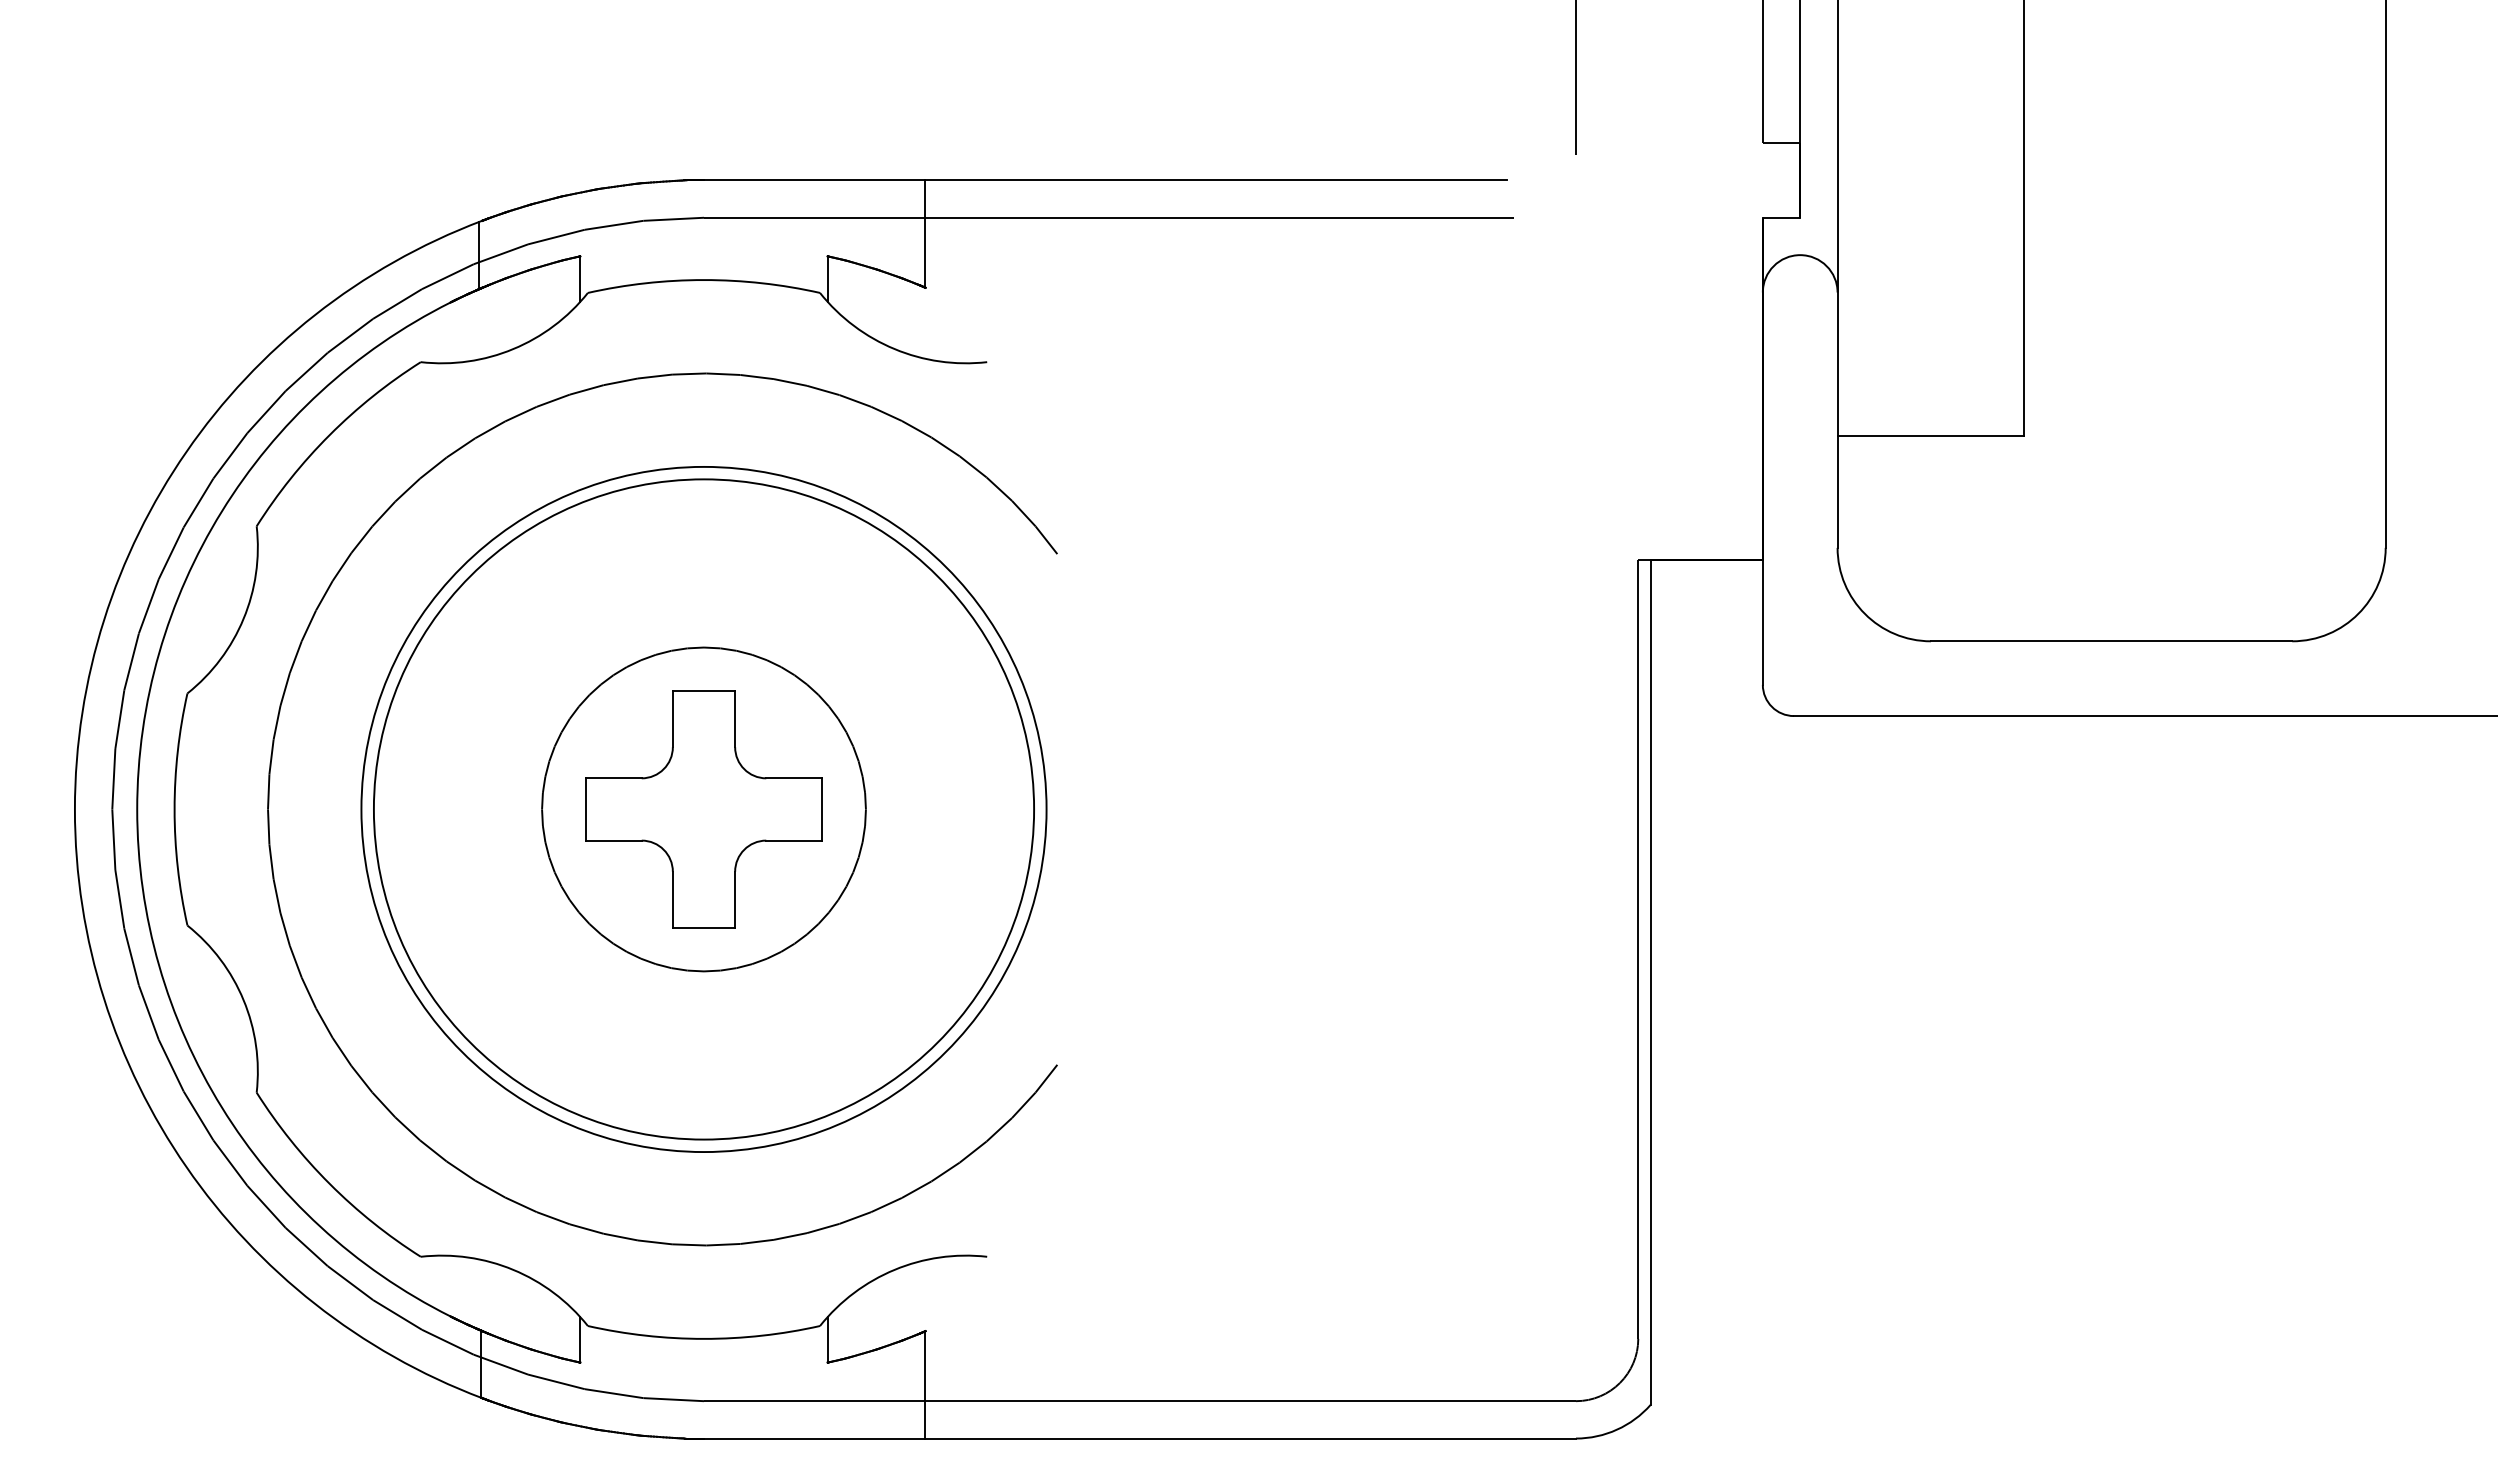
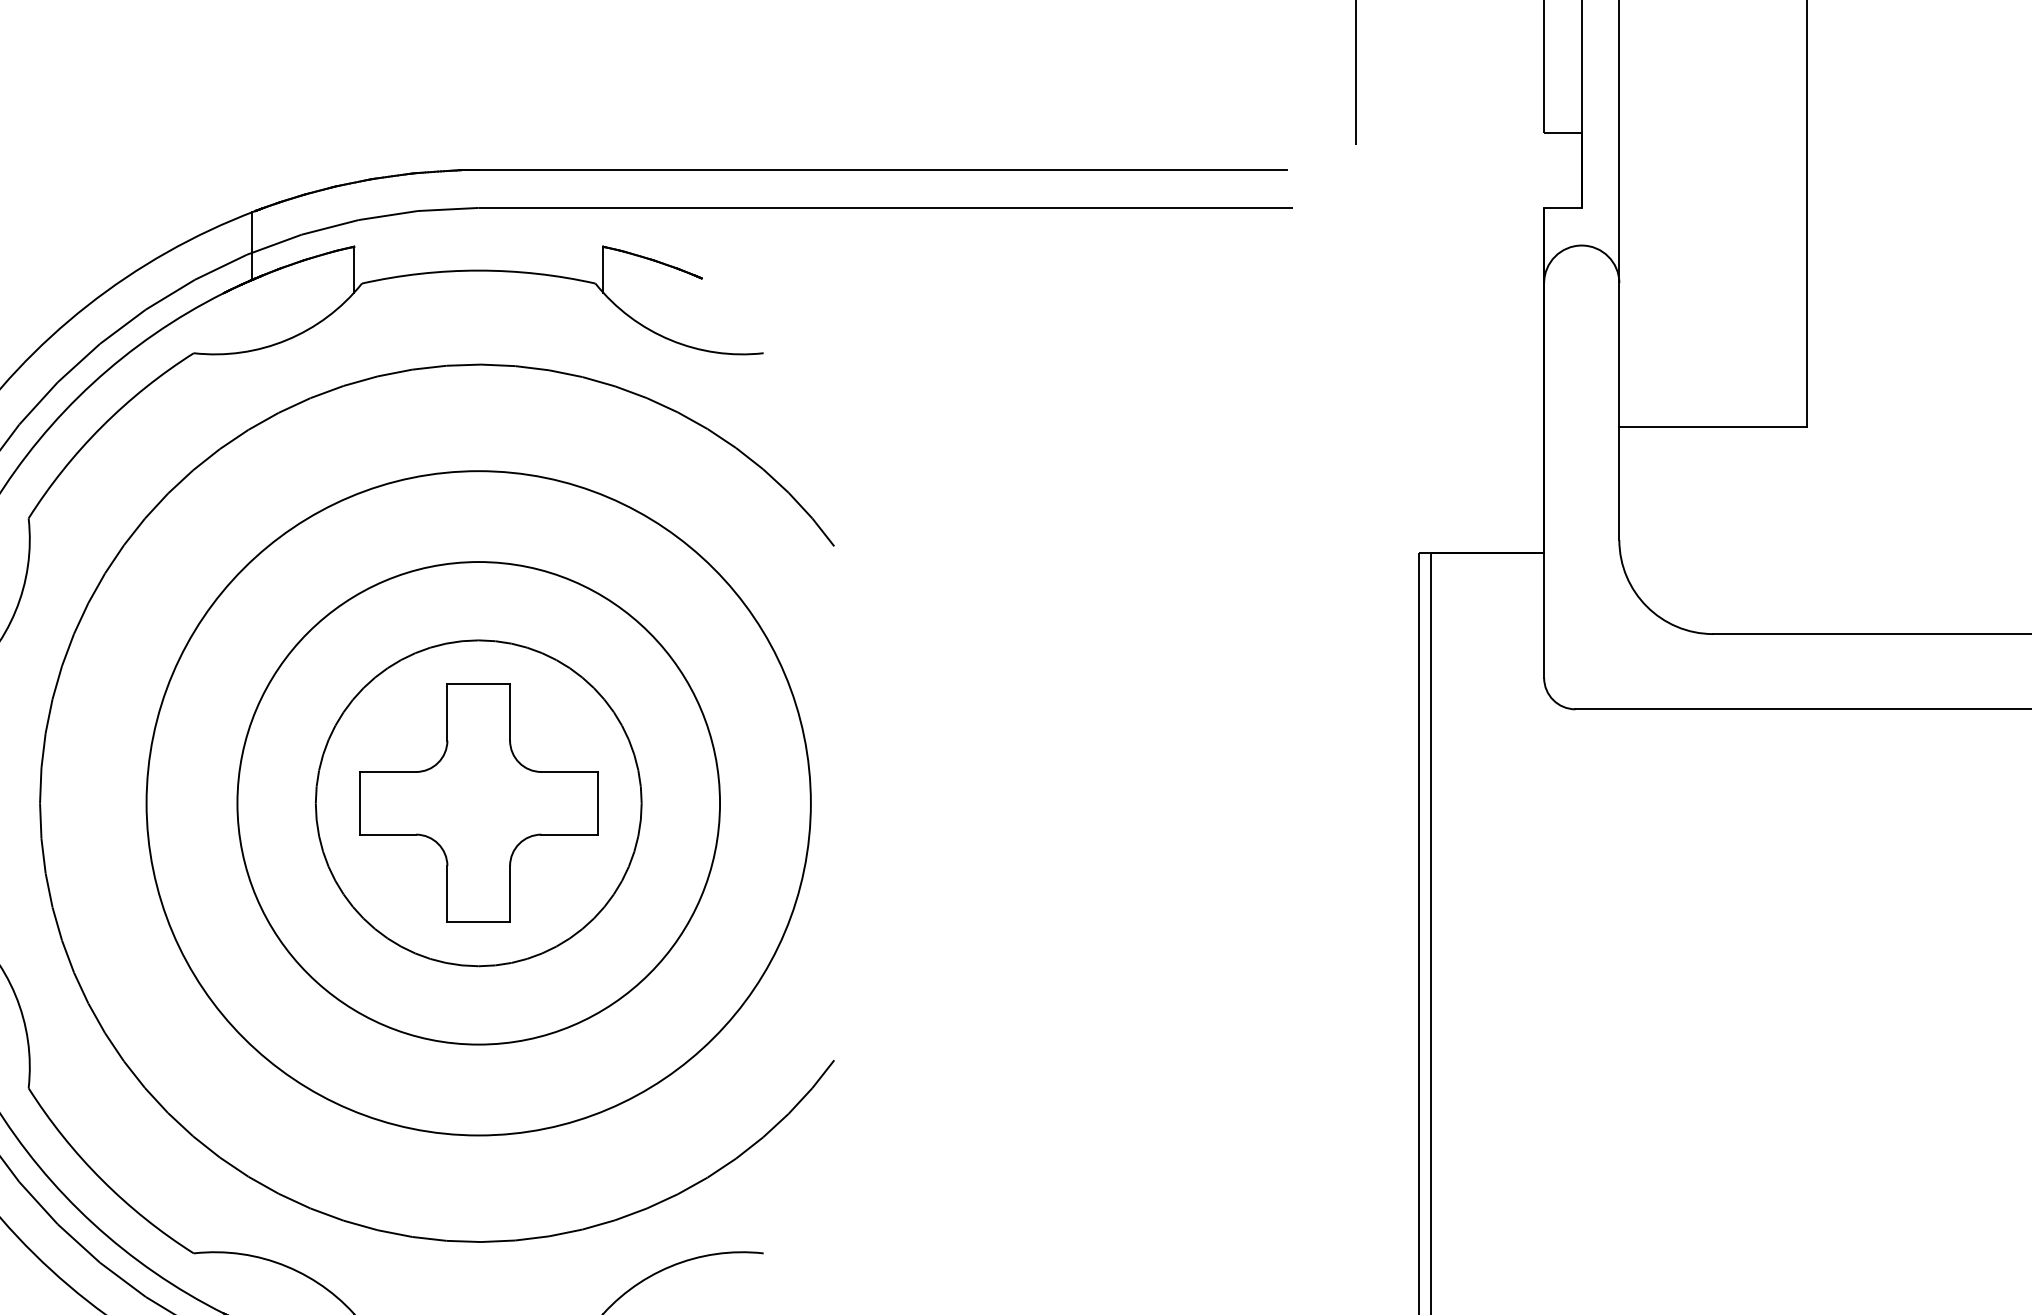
line: (924, 233) -> (700, 223), removed
circle: (703, 809) -> (478, 803), size x0.7

